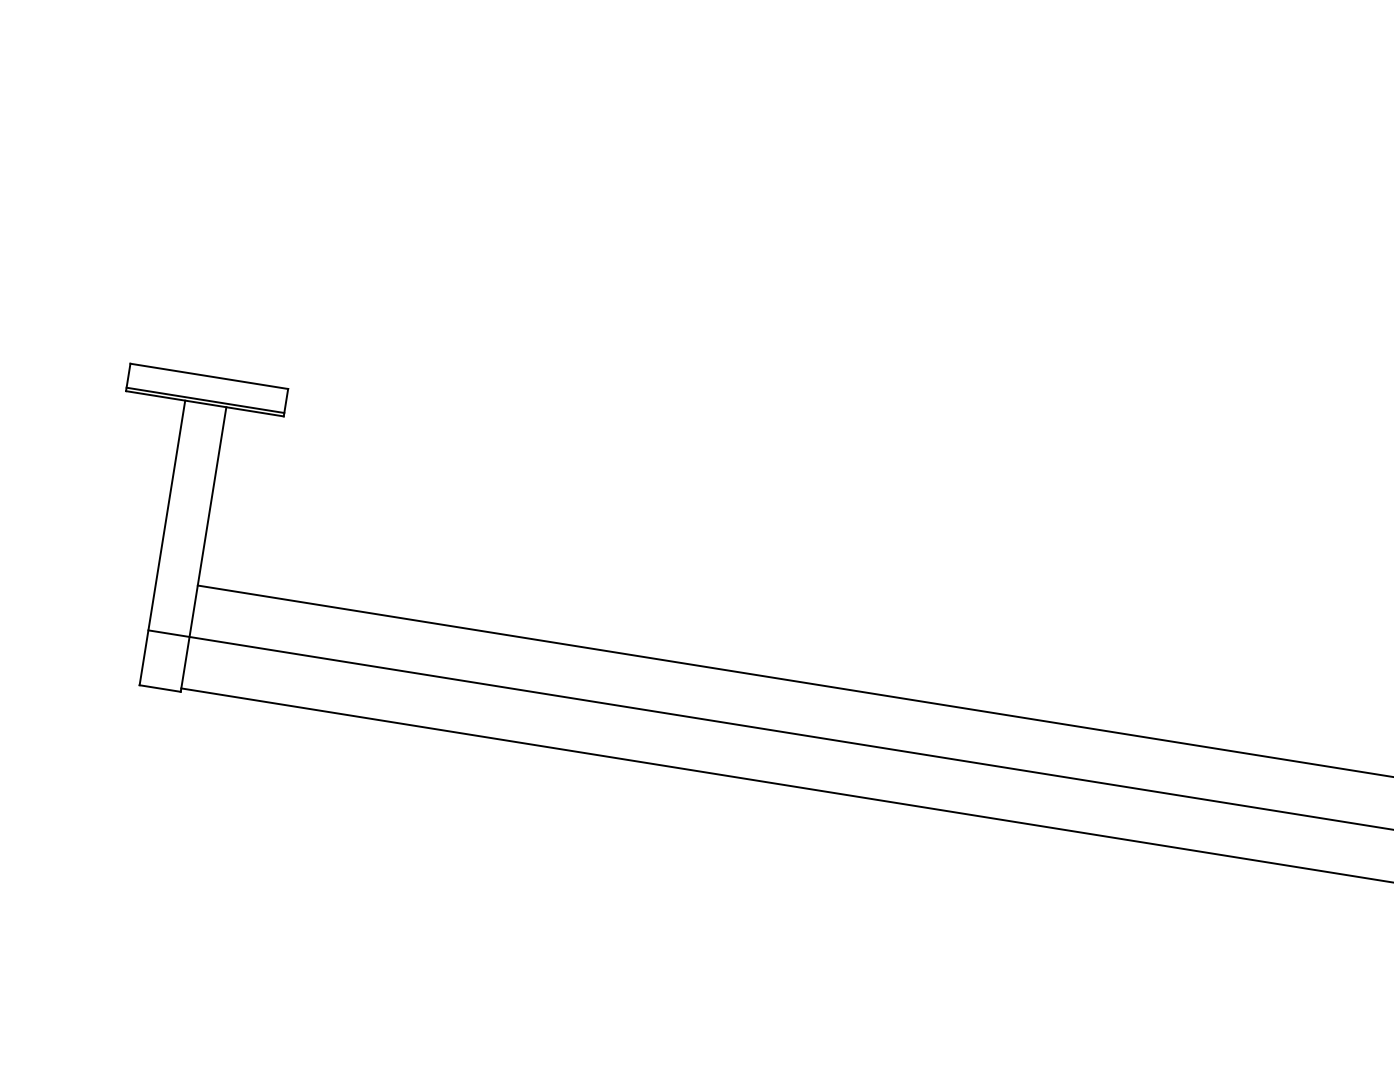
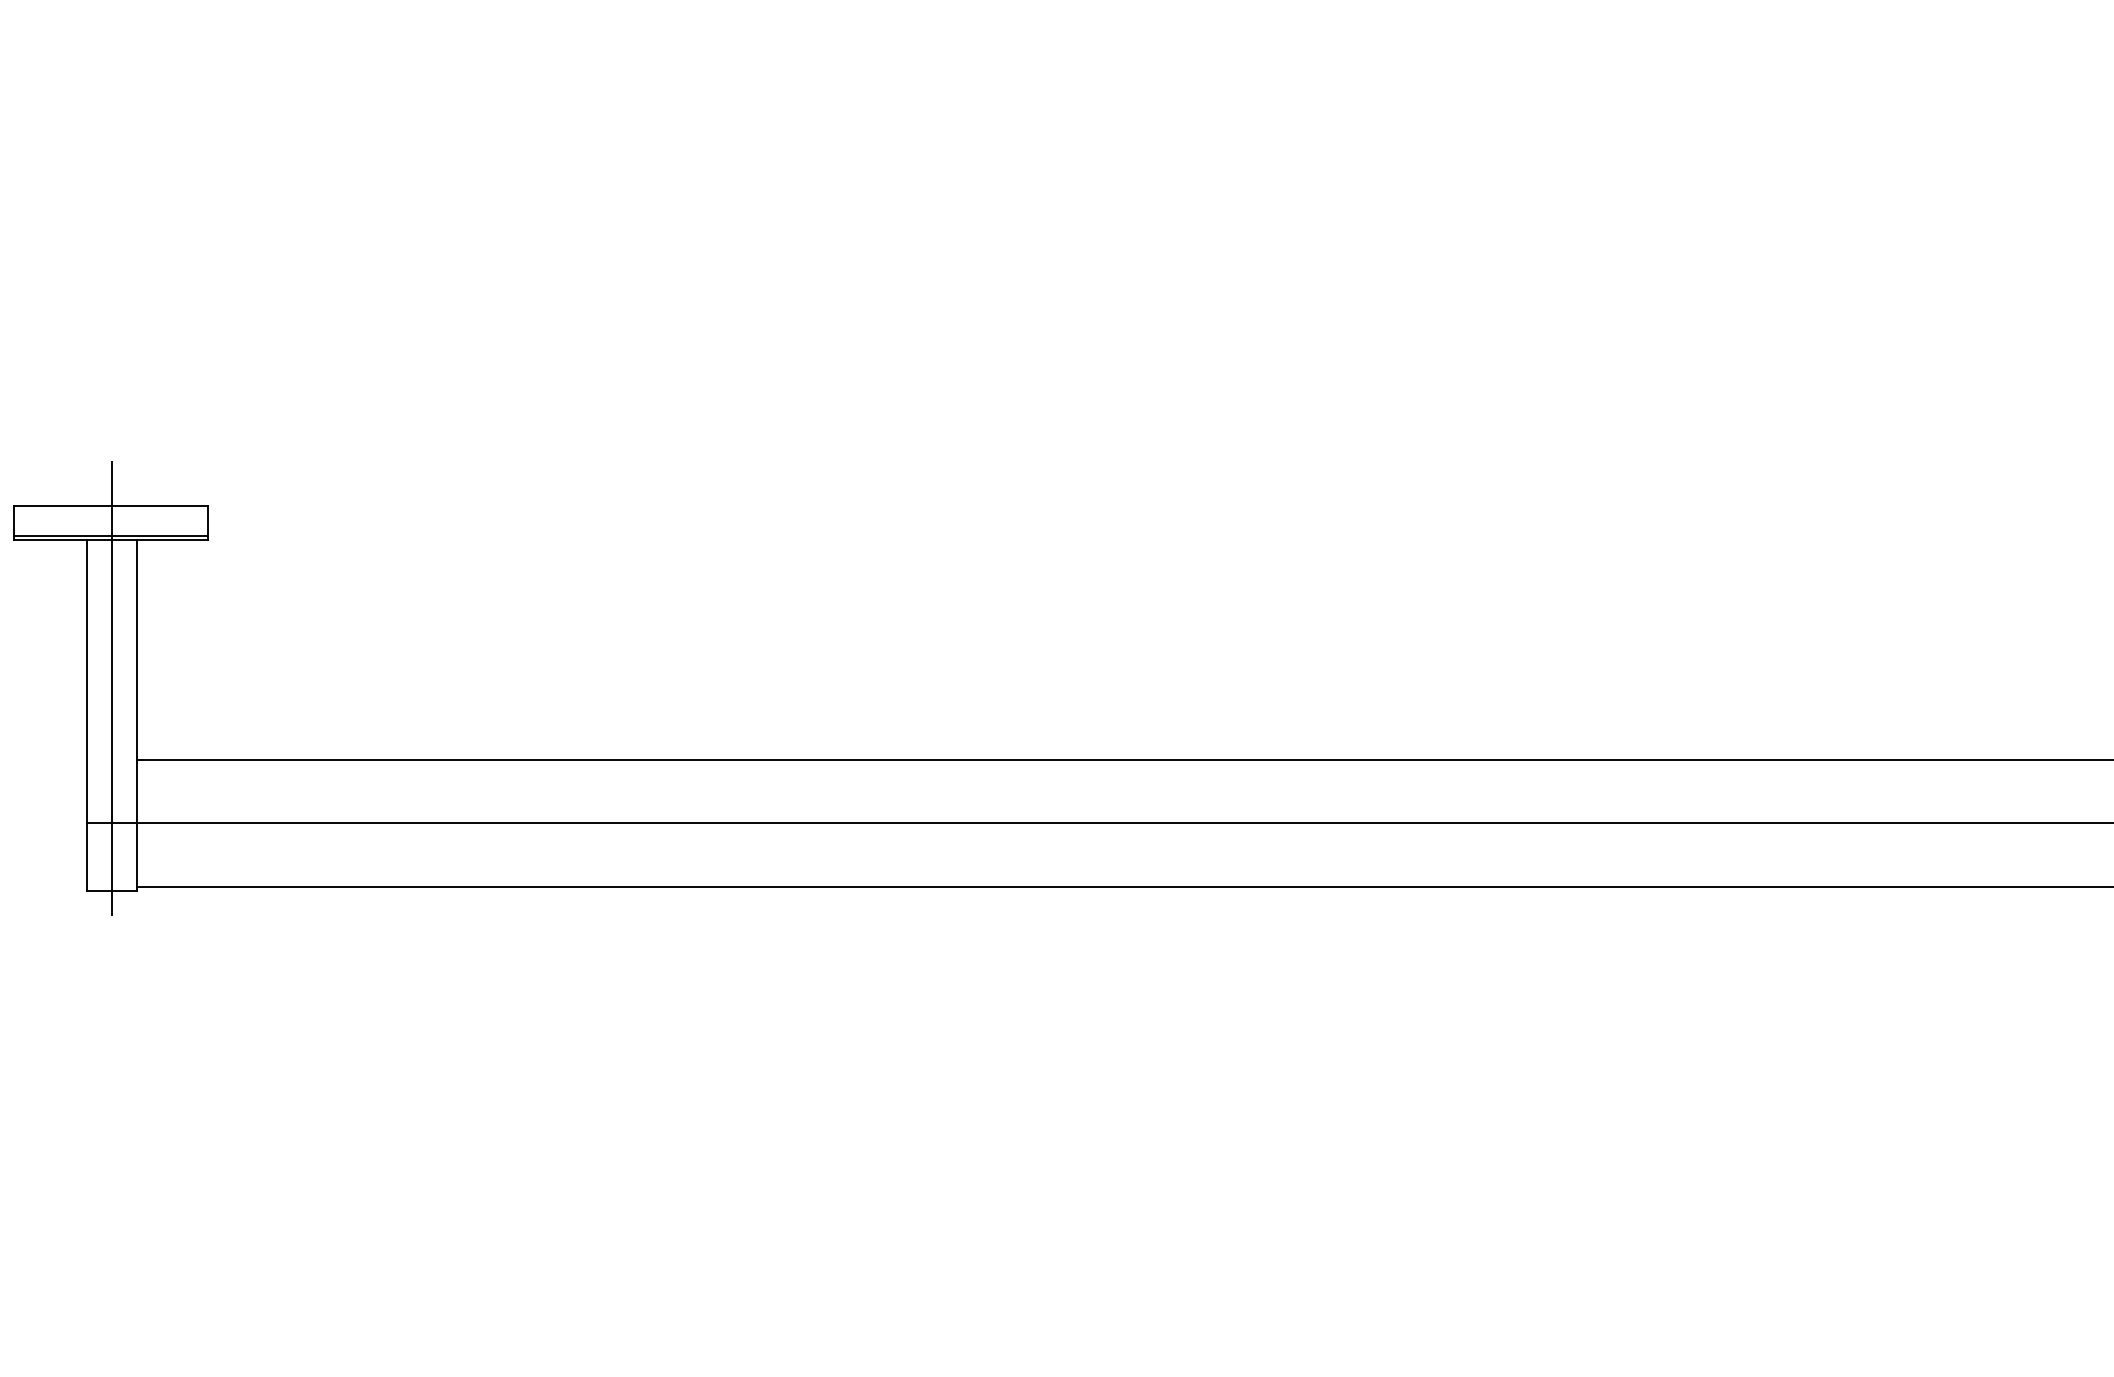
line: (186, 524) -> (111, 688), added

